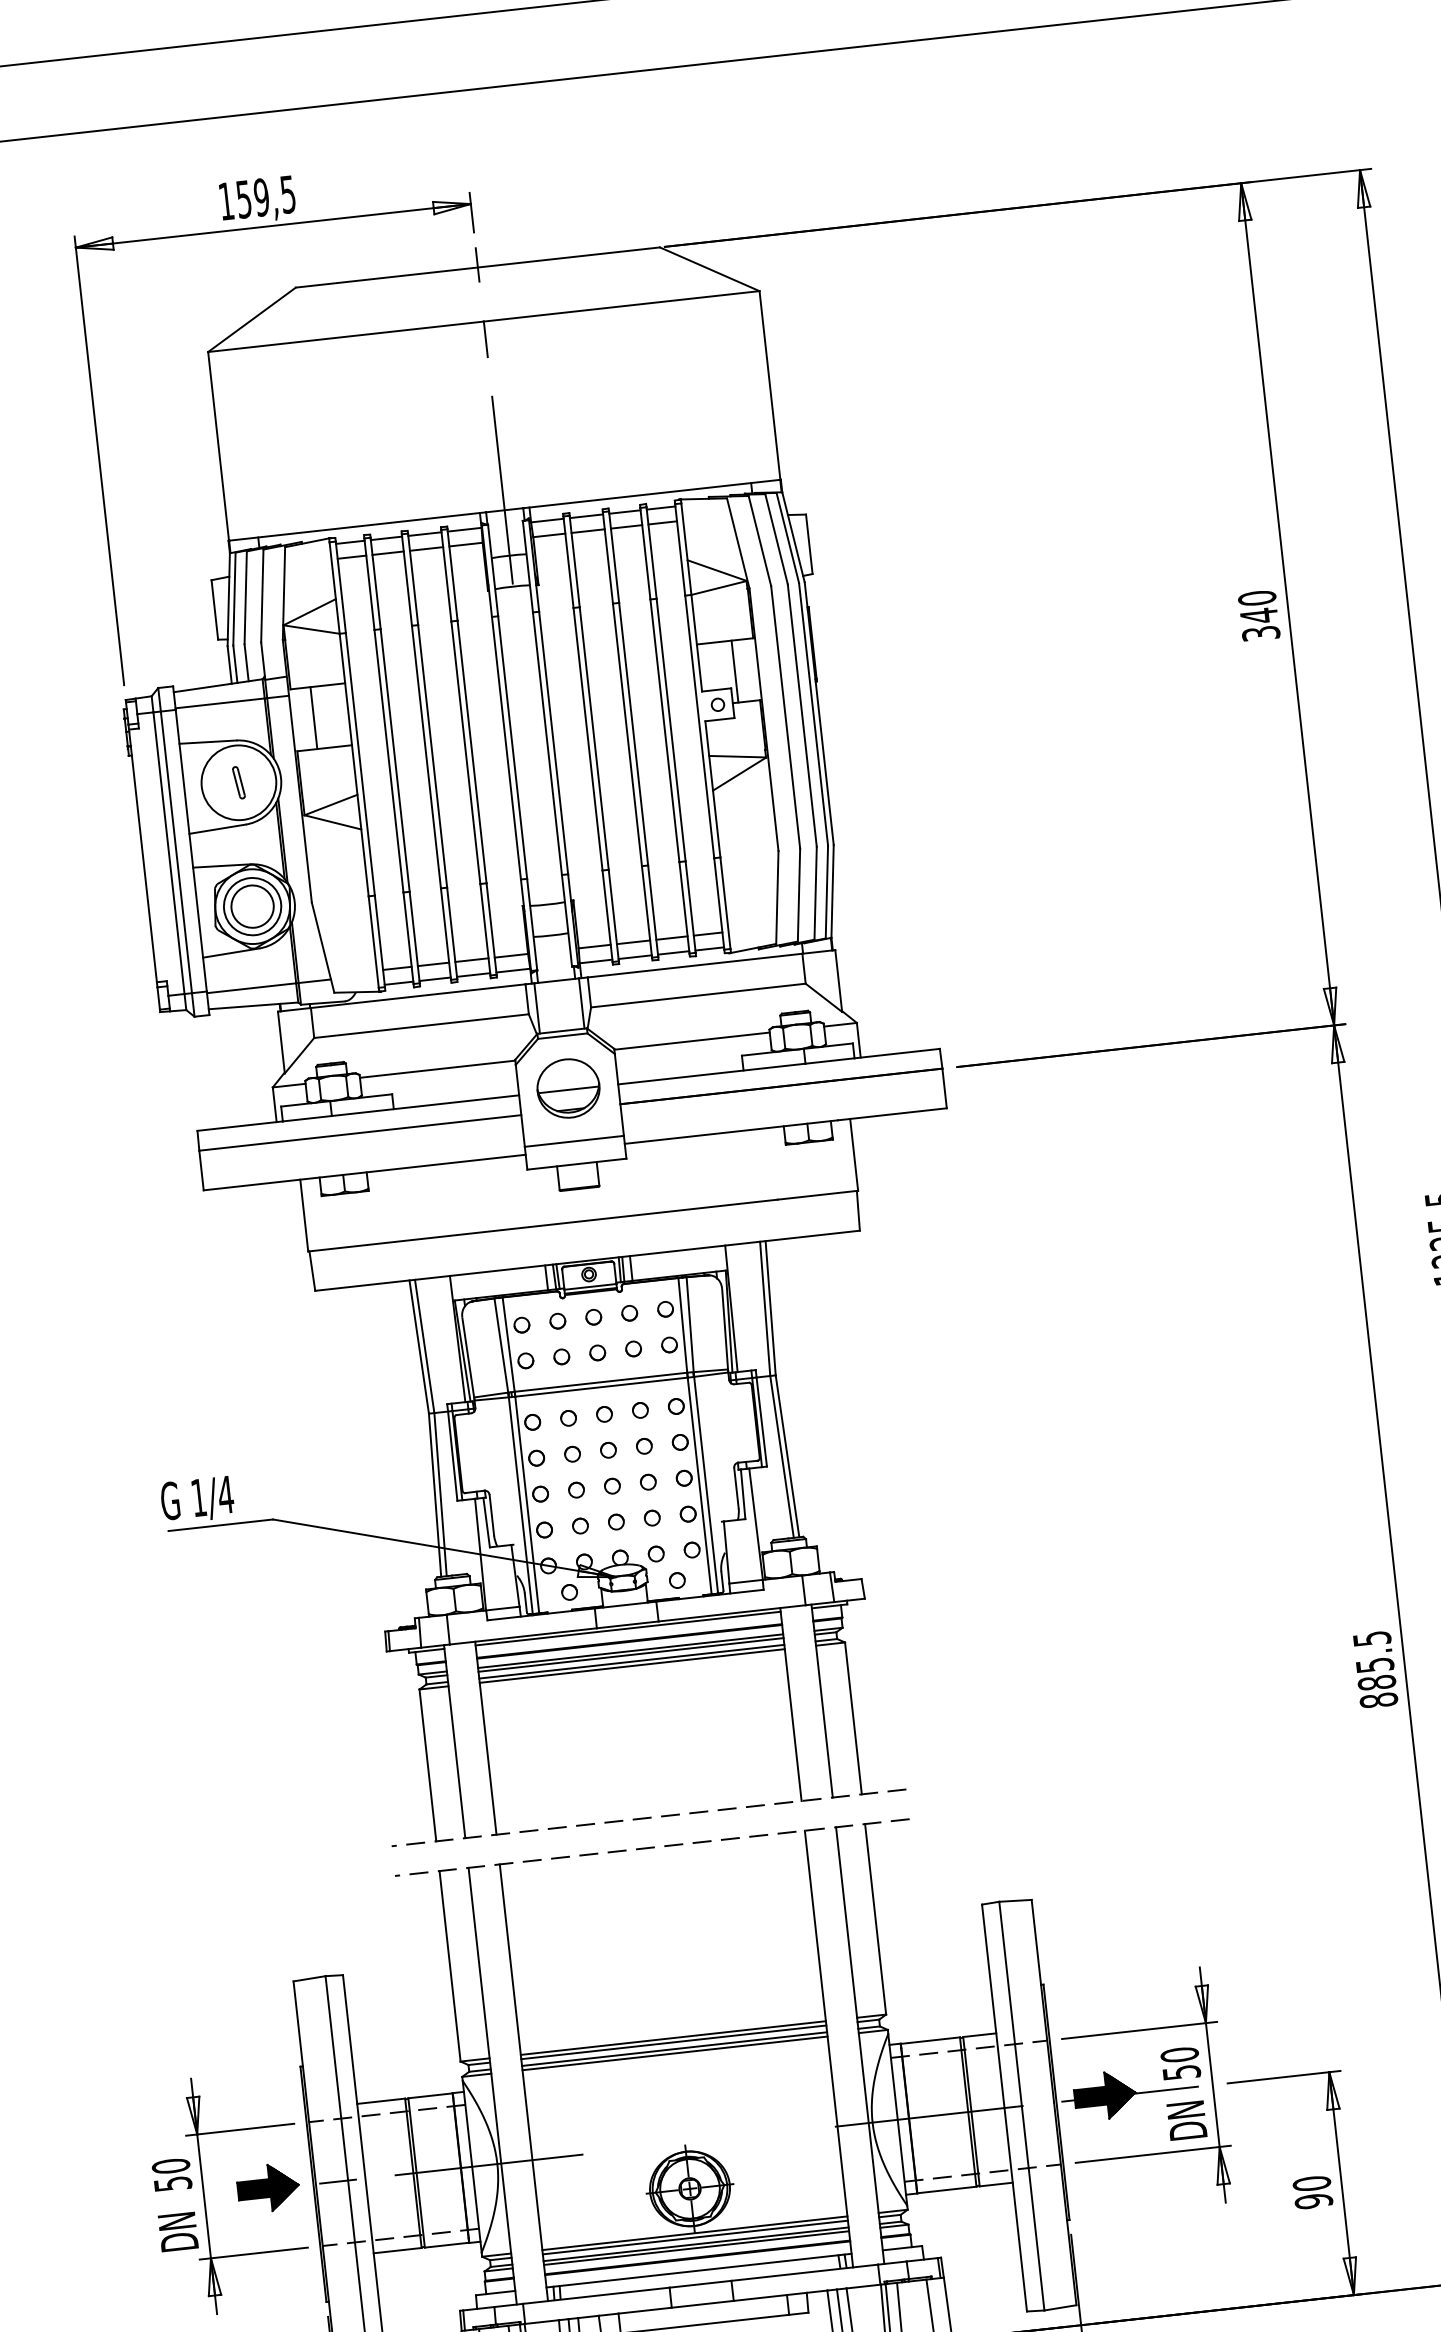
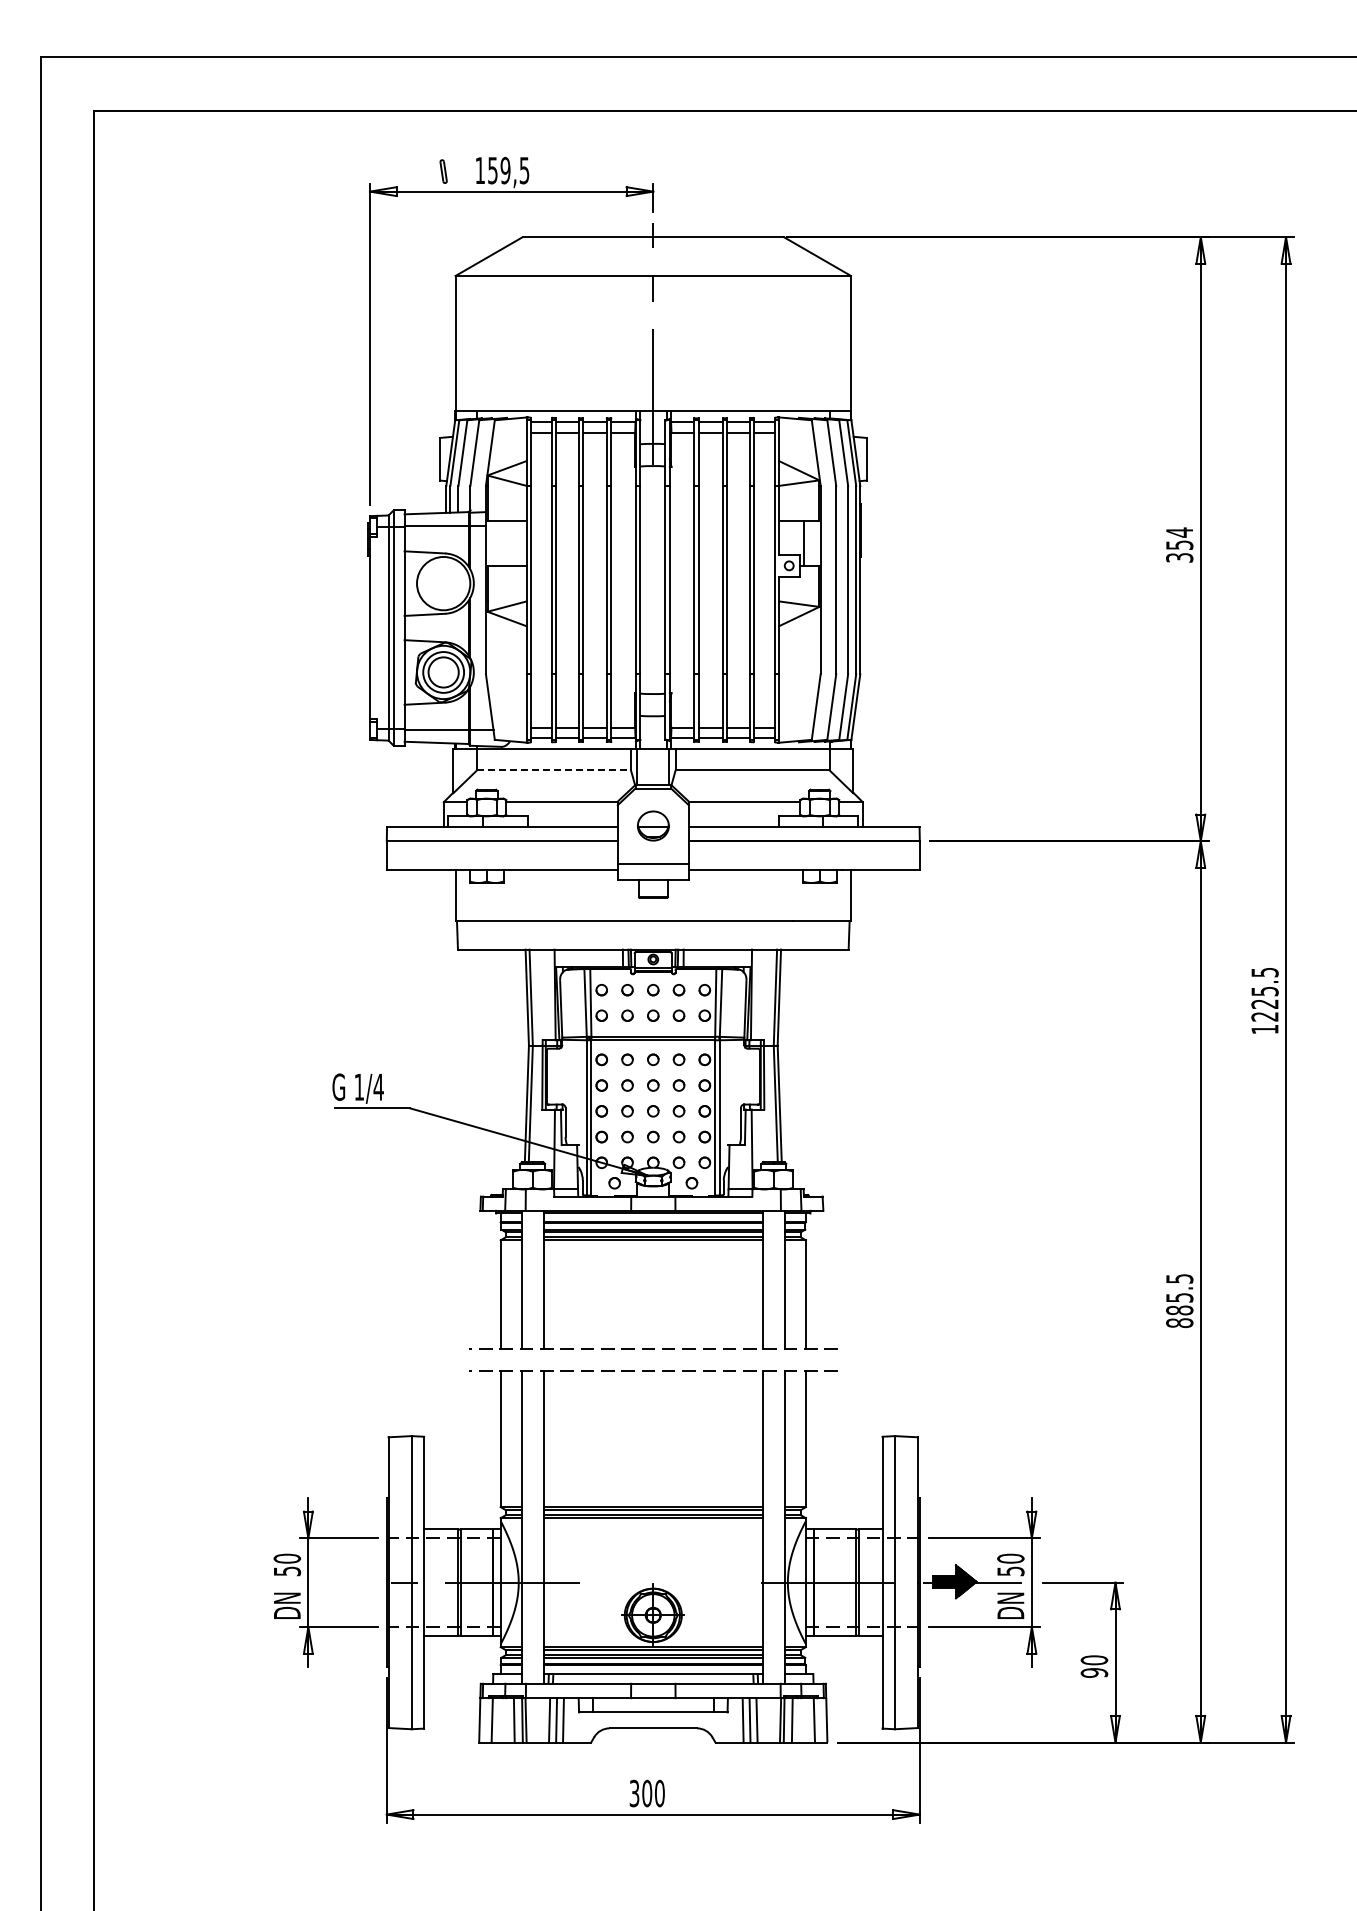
text: (1257, 606) -> (1179, 538), 340 -> 354
line: (313, 717) -> (501, 543), removed
part: (238, 782) -> (443, 171), moved
line: (422, 1026) -> (554, 770), solid -> dashed
part: (568, 1087) -> (653, 825), size x0.7
part: (268, 2187) -> (354, 1581), removed

